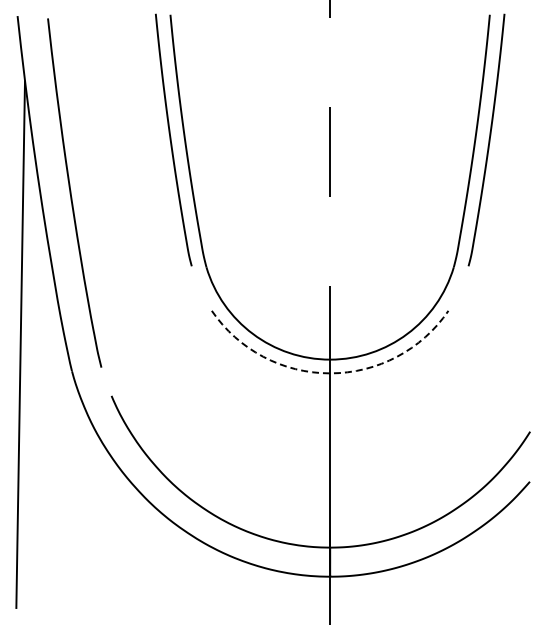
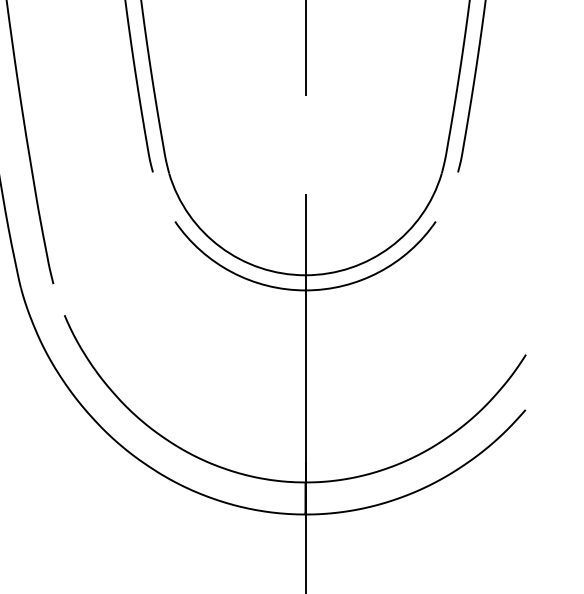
arc: (330, 373) -> (305, 290), dashed -> solid

